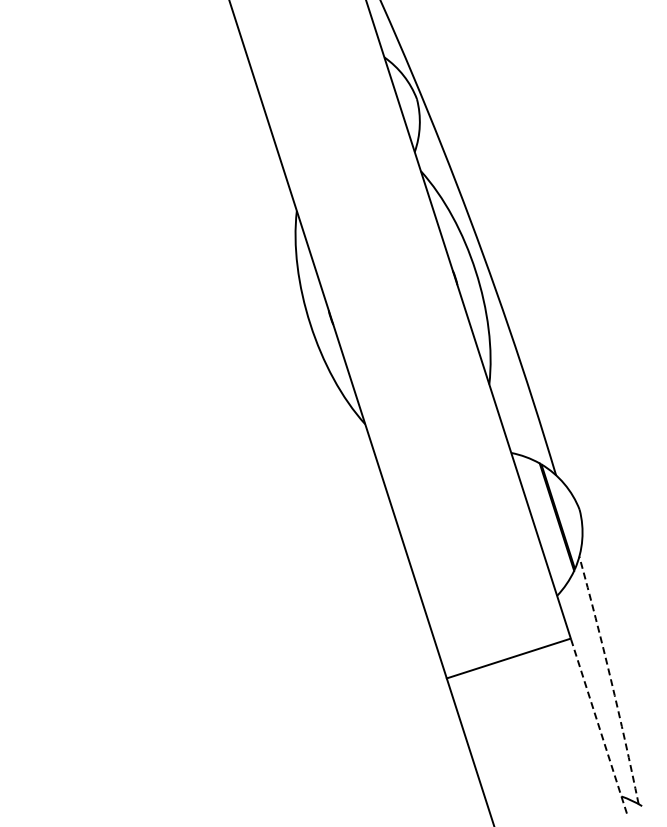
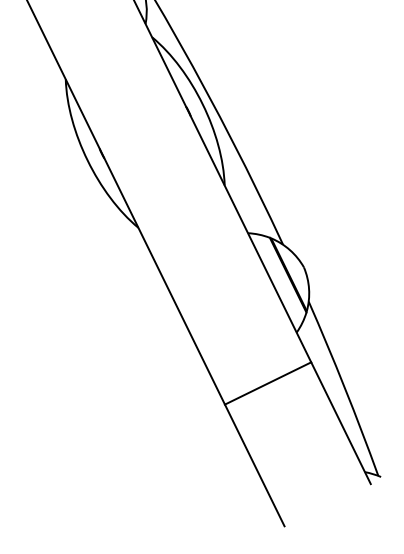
arc: (611, 679) -> (345, 387), dashed -> solid
line: (598, 726) -> (340, 423), dashed -> solid

